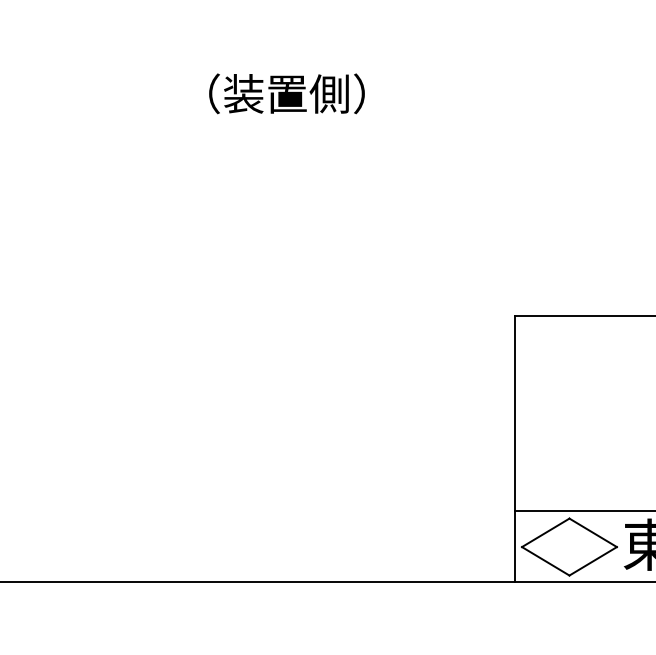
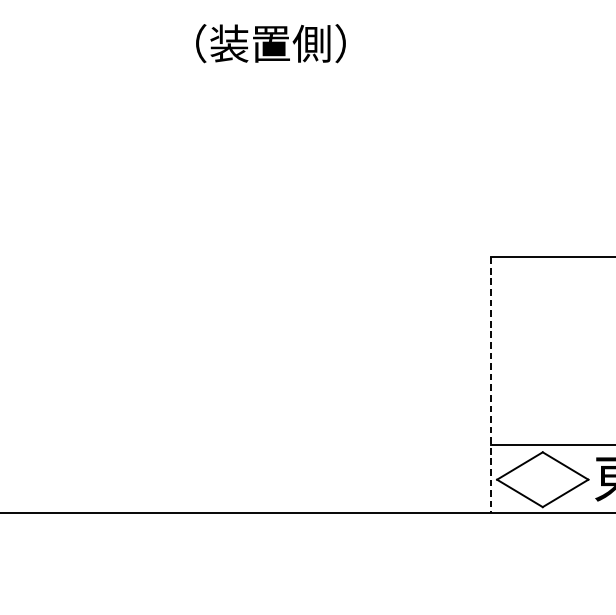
line: (515, 448) -> (490, 384), solid -> dashed

